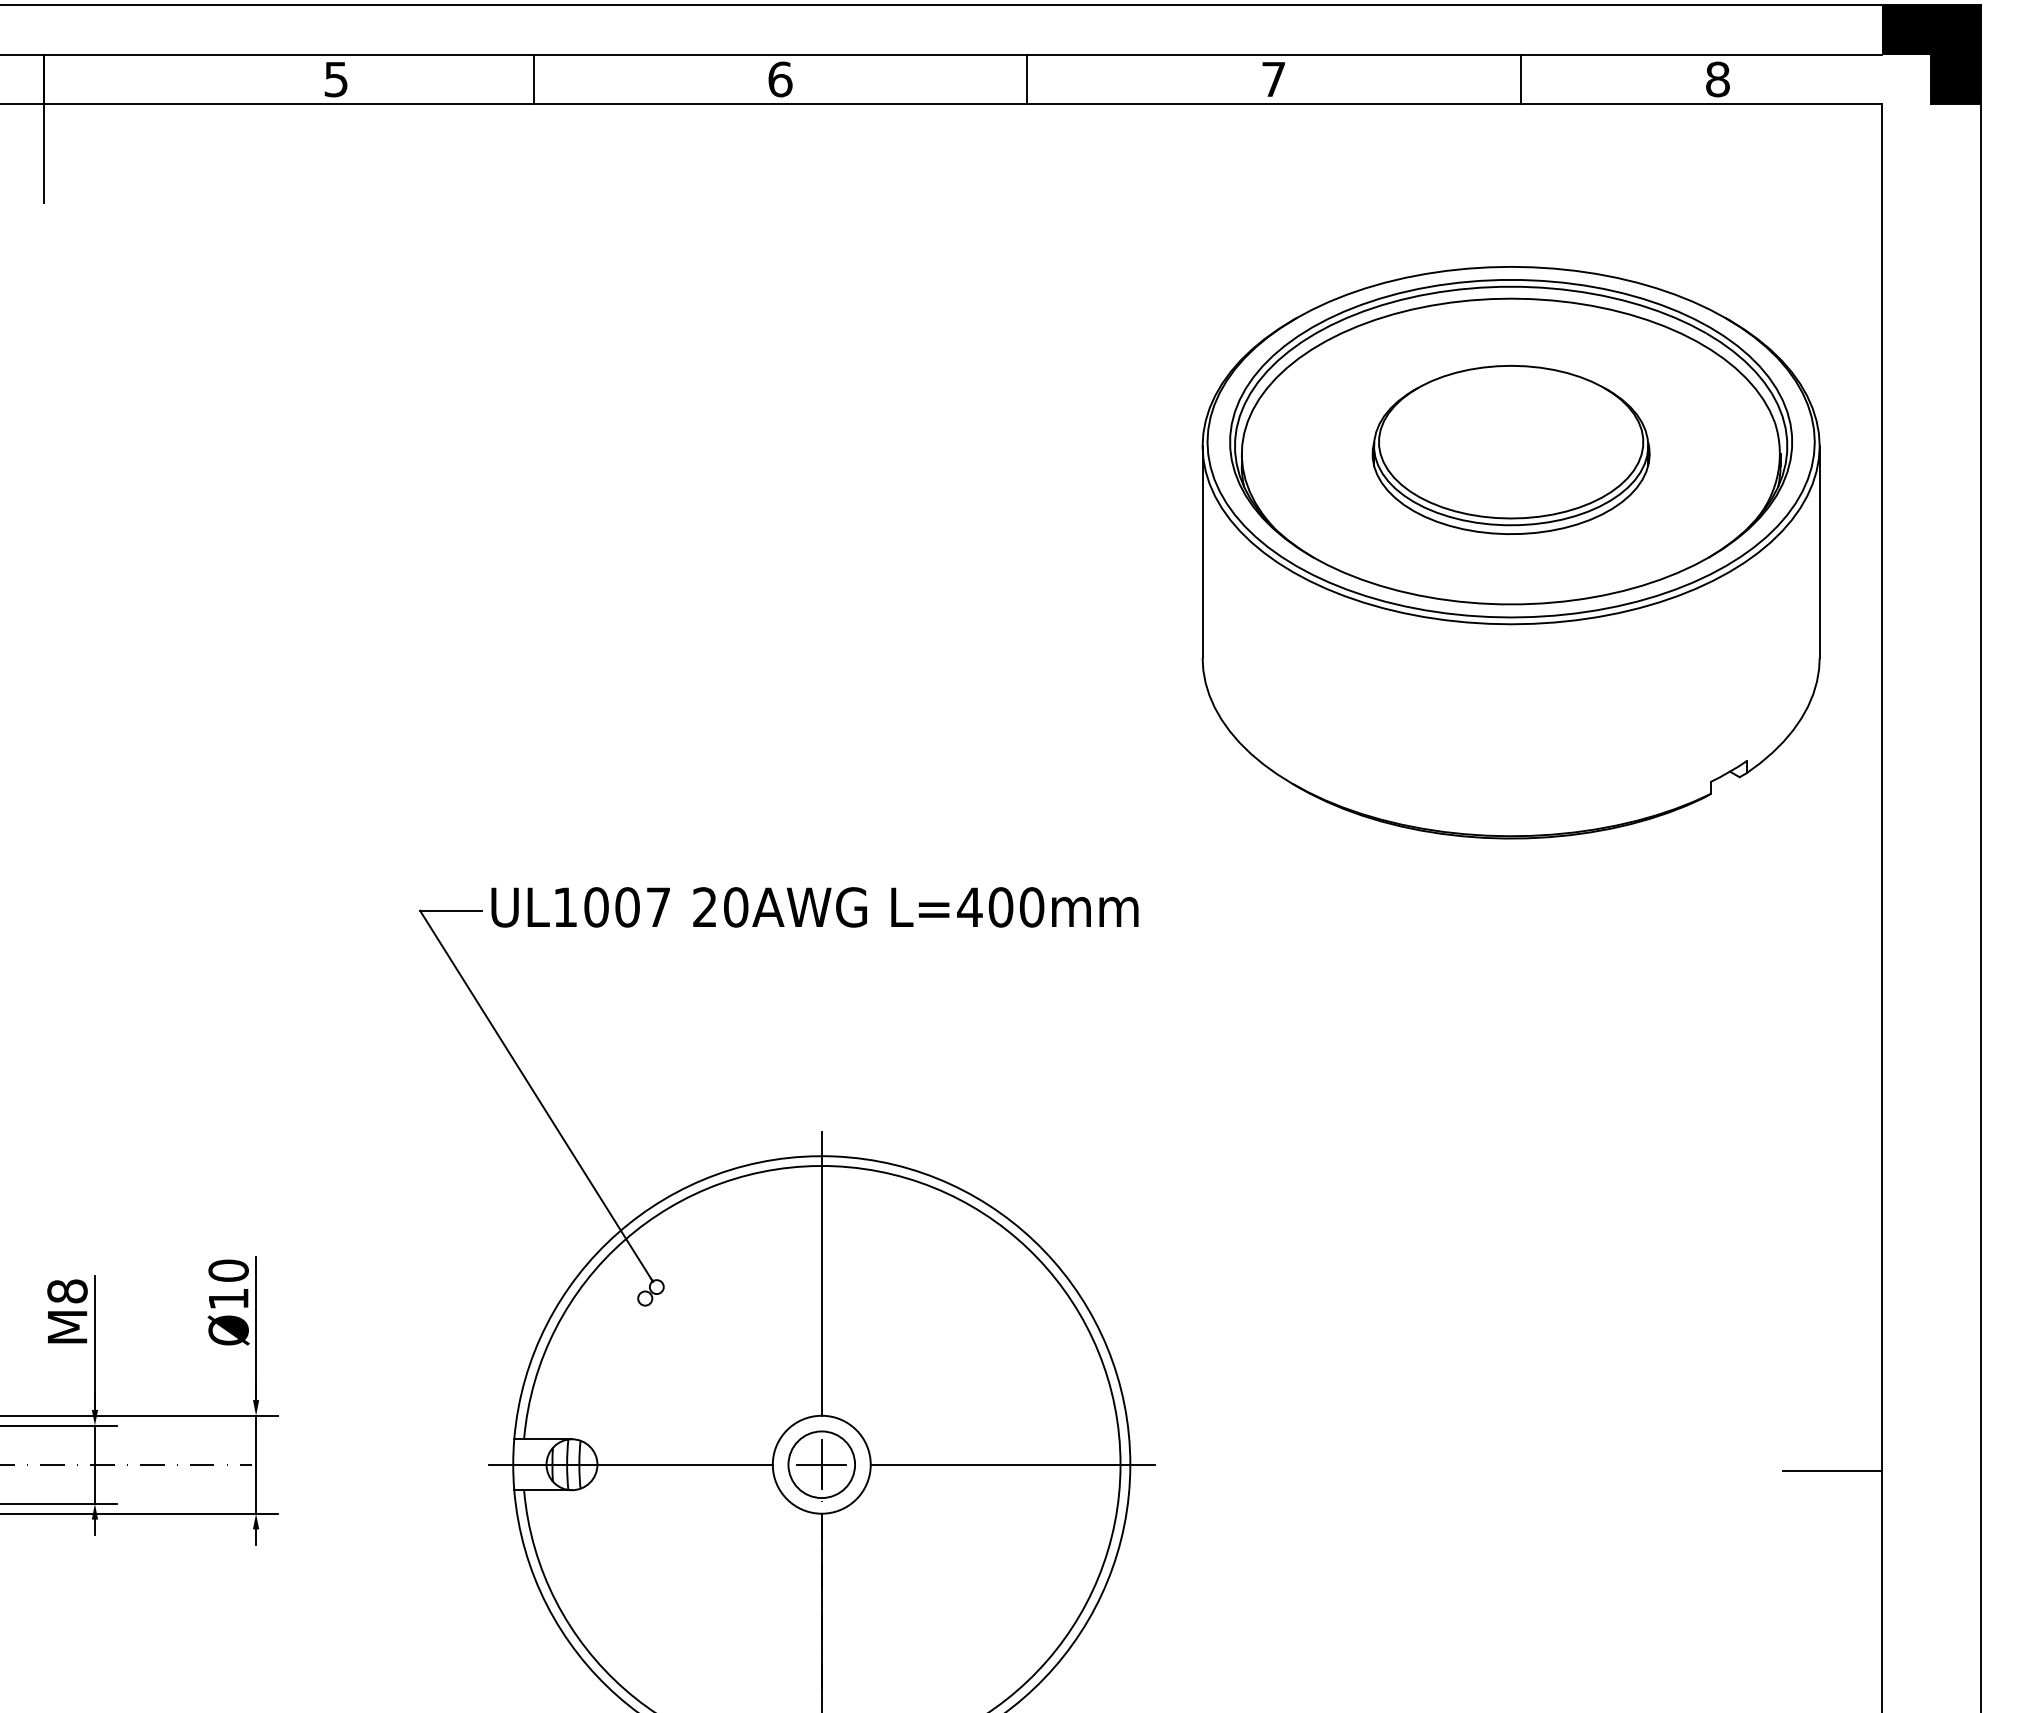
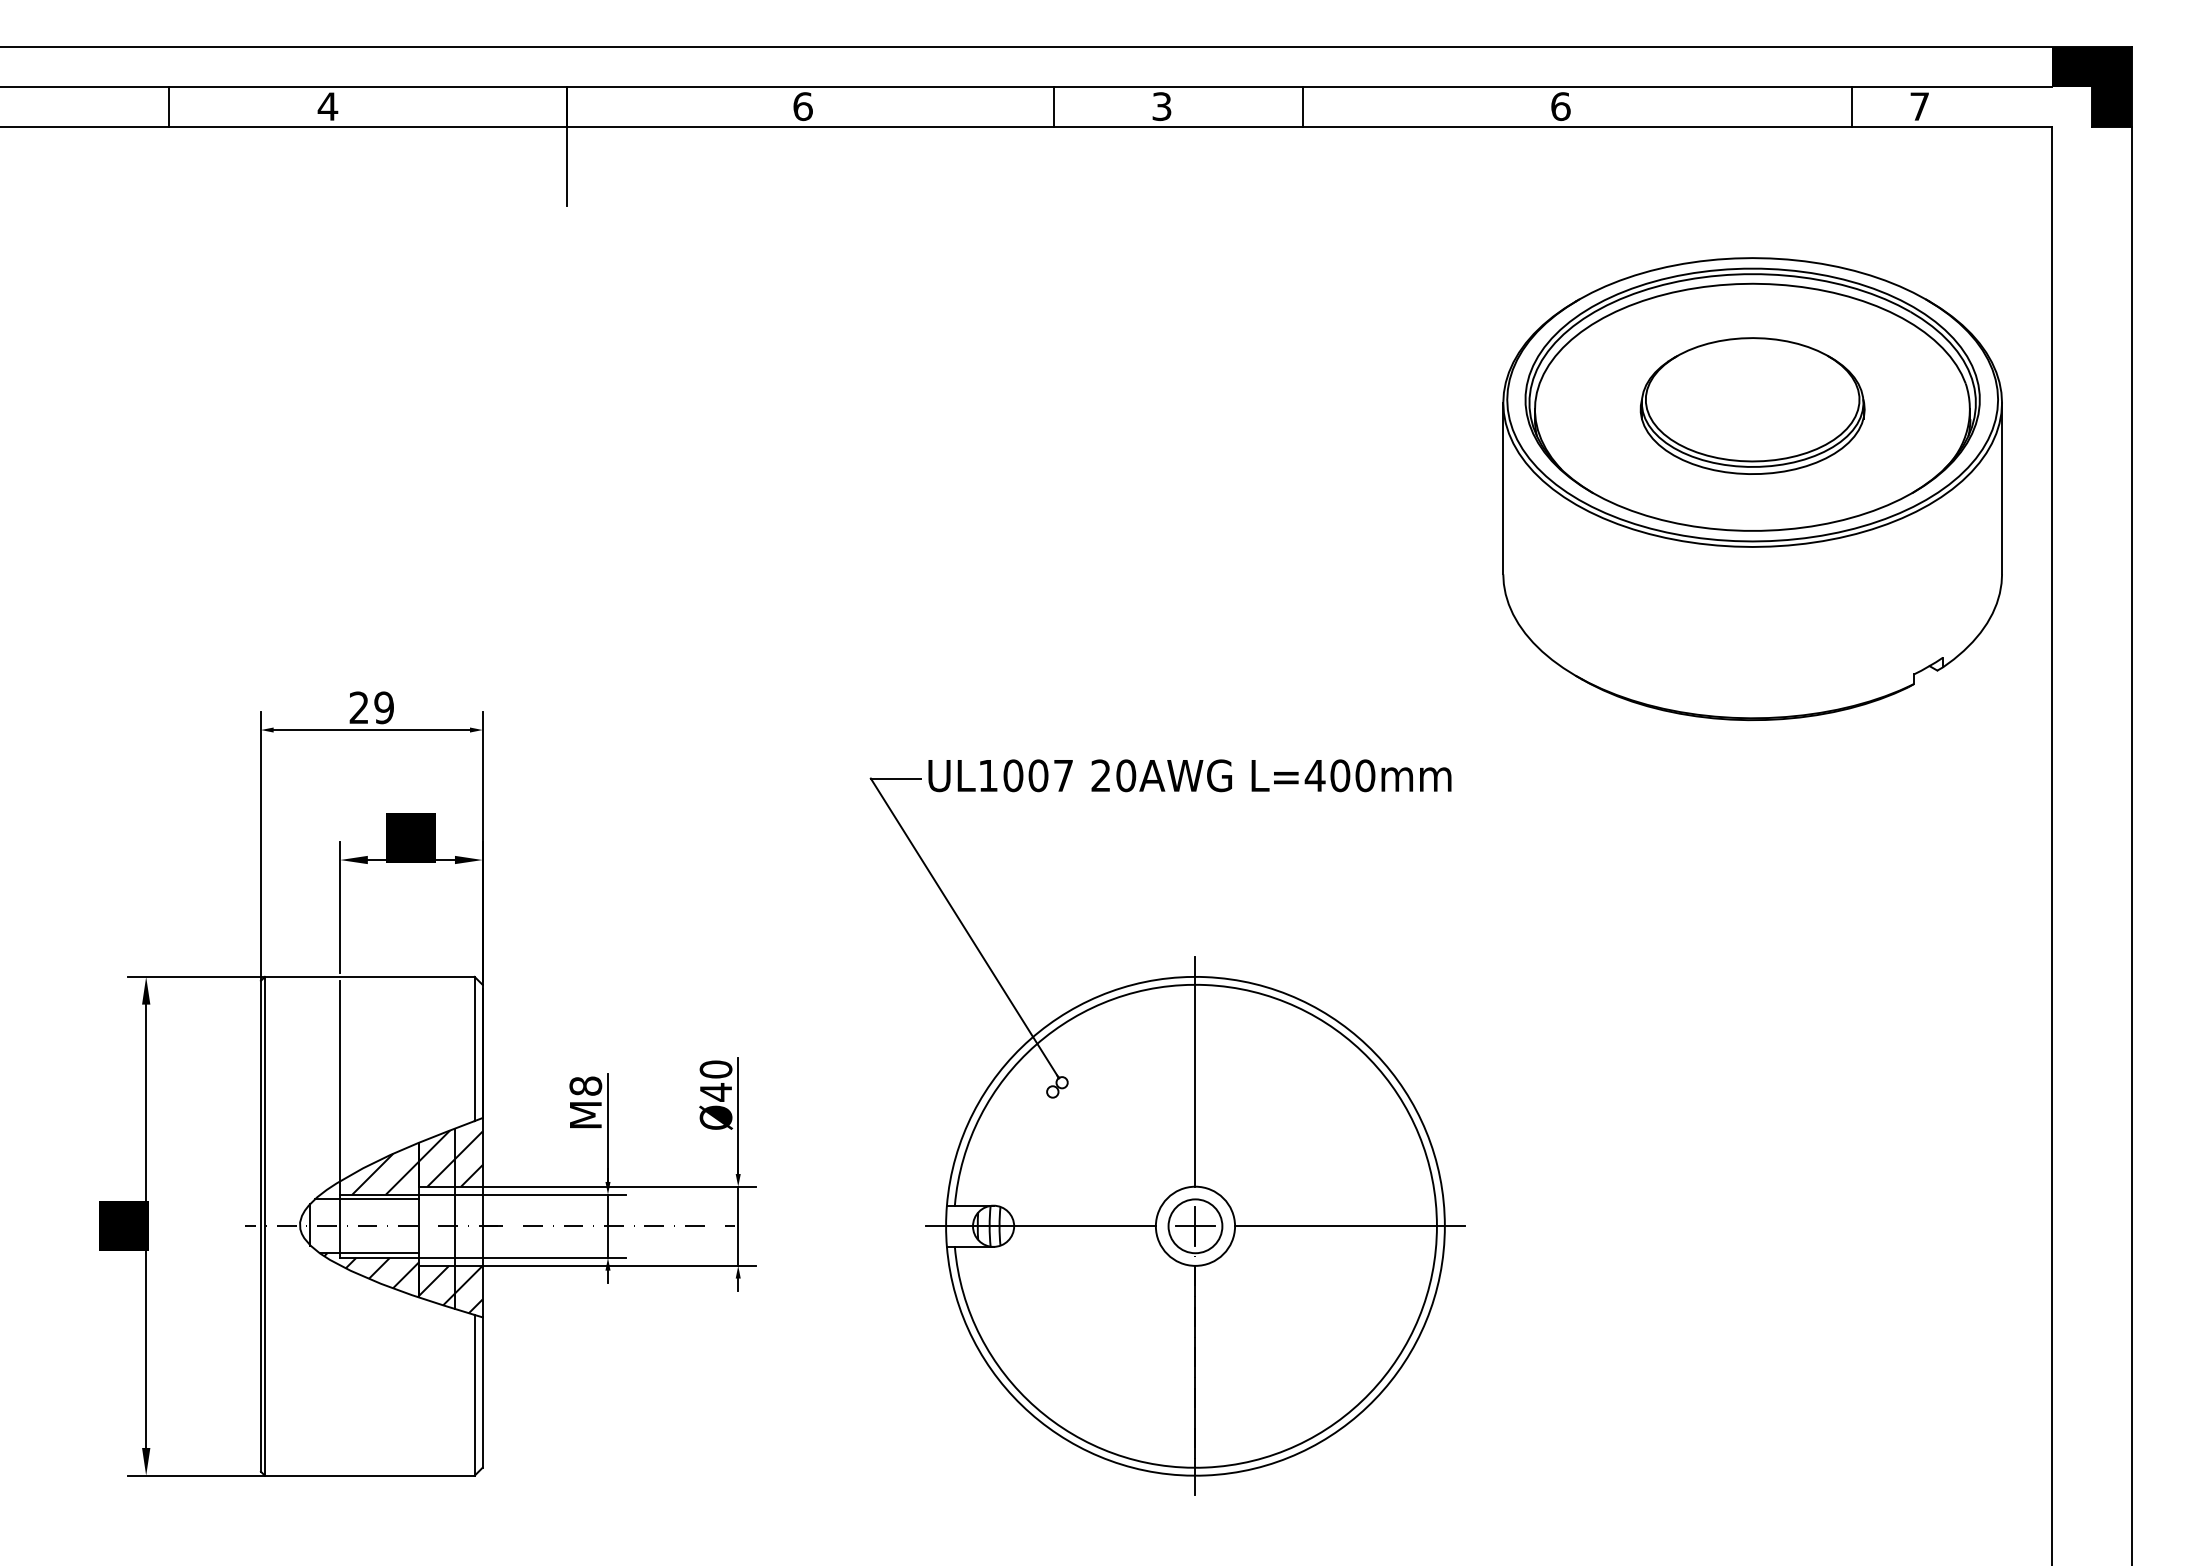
text: (335, 79) -> (802, 106), 5 -> 6
line: (533, 79) -> (1053, 106), moved
text: (779, 79) -> (1161, 106), 6 -> 3
line: (1027, 79) -> (1302, 106), moved
text: (1273, 79) -> (1560, 106), 7 -> 6
line: (1520, 79) -> (1852, 106), moved
text: (1717, 79) -> (1919, 106), 8 -> 7
text: (227, 1299) -> (715, 1092), Ø10 -> Ø40
line: (1832, 1471) -> (2012, 1231), removed

